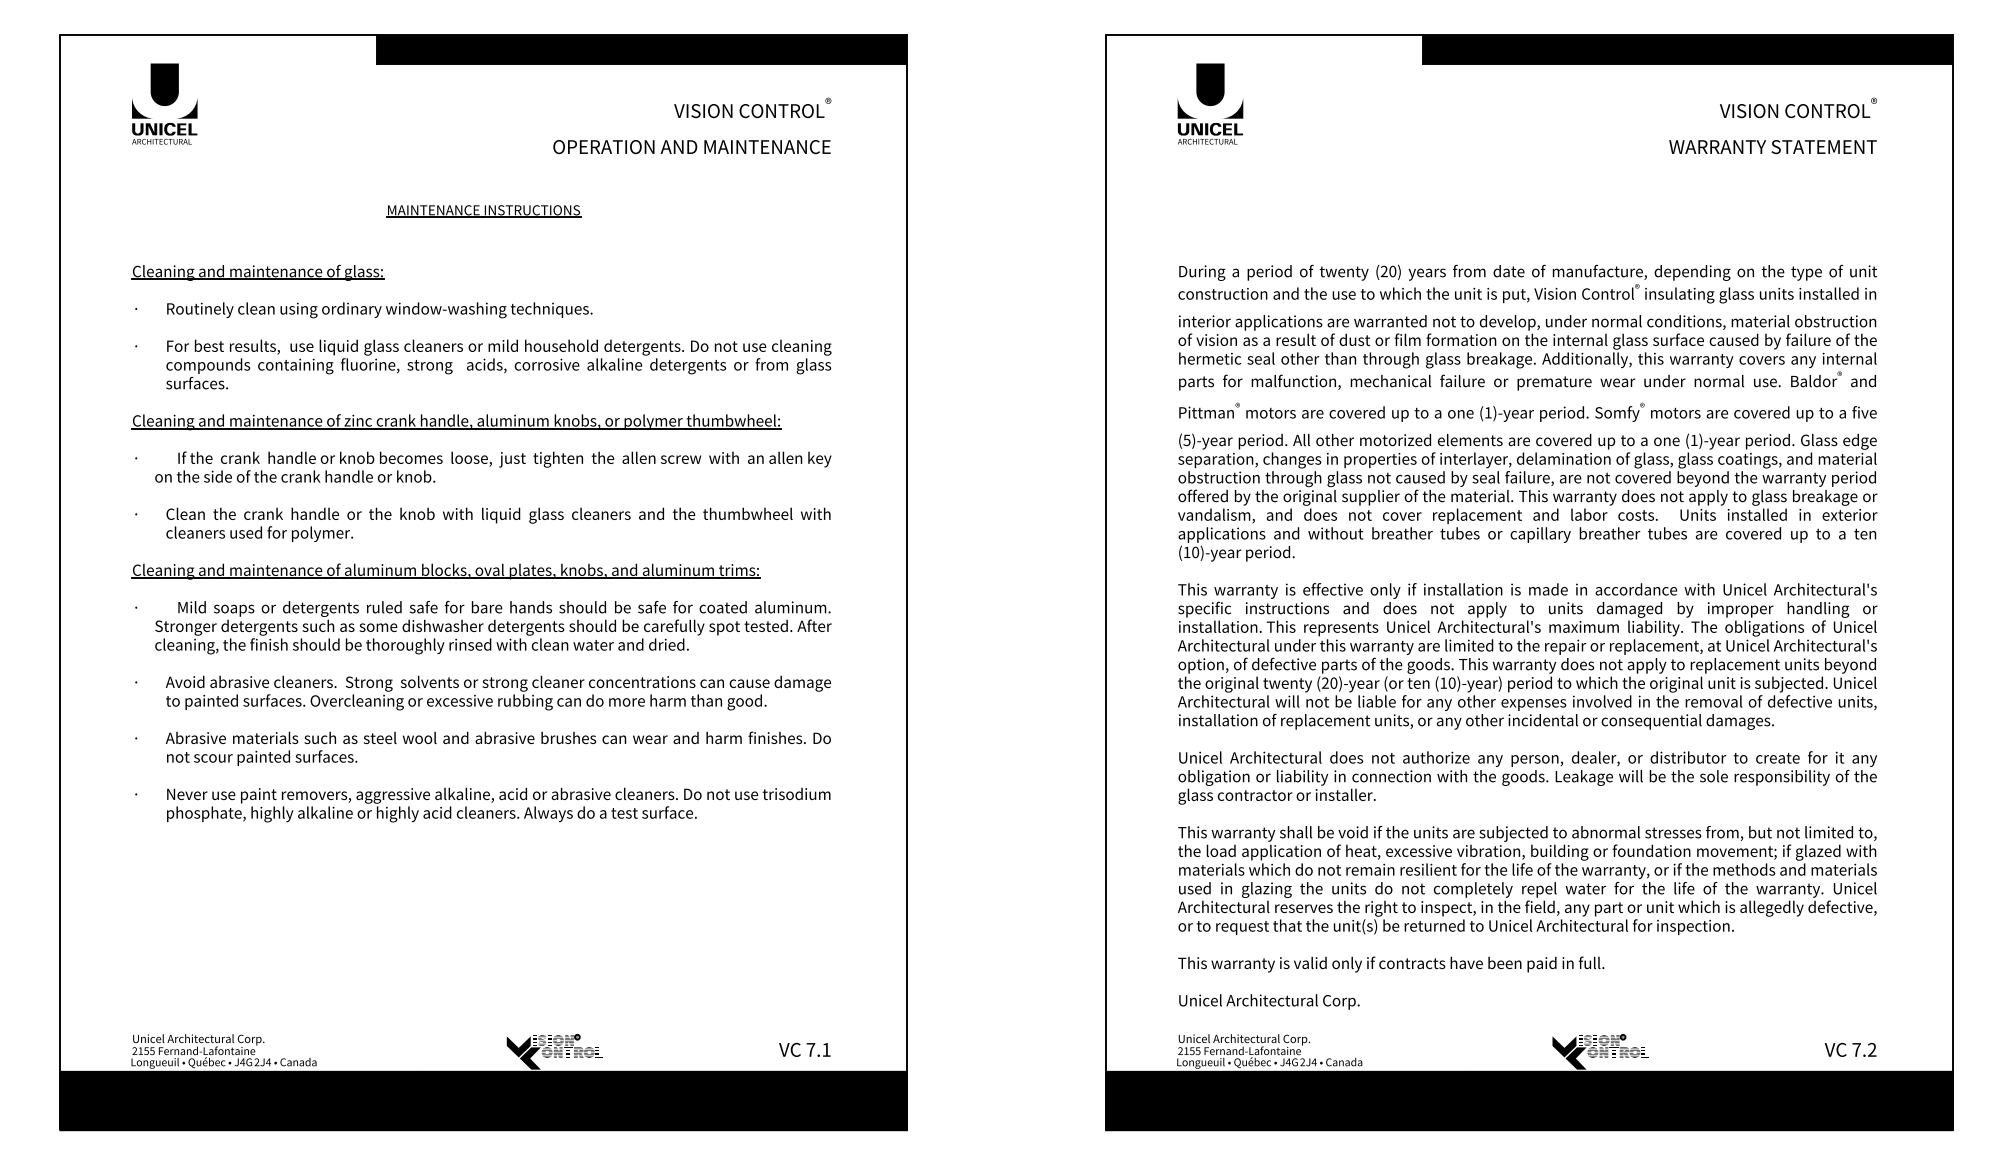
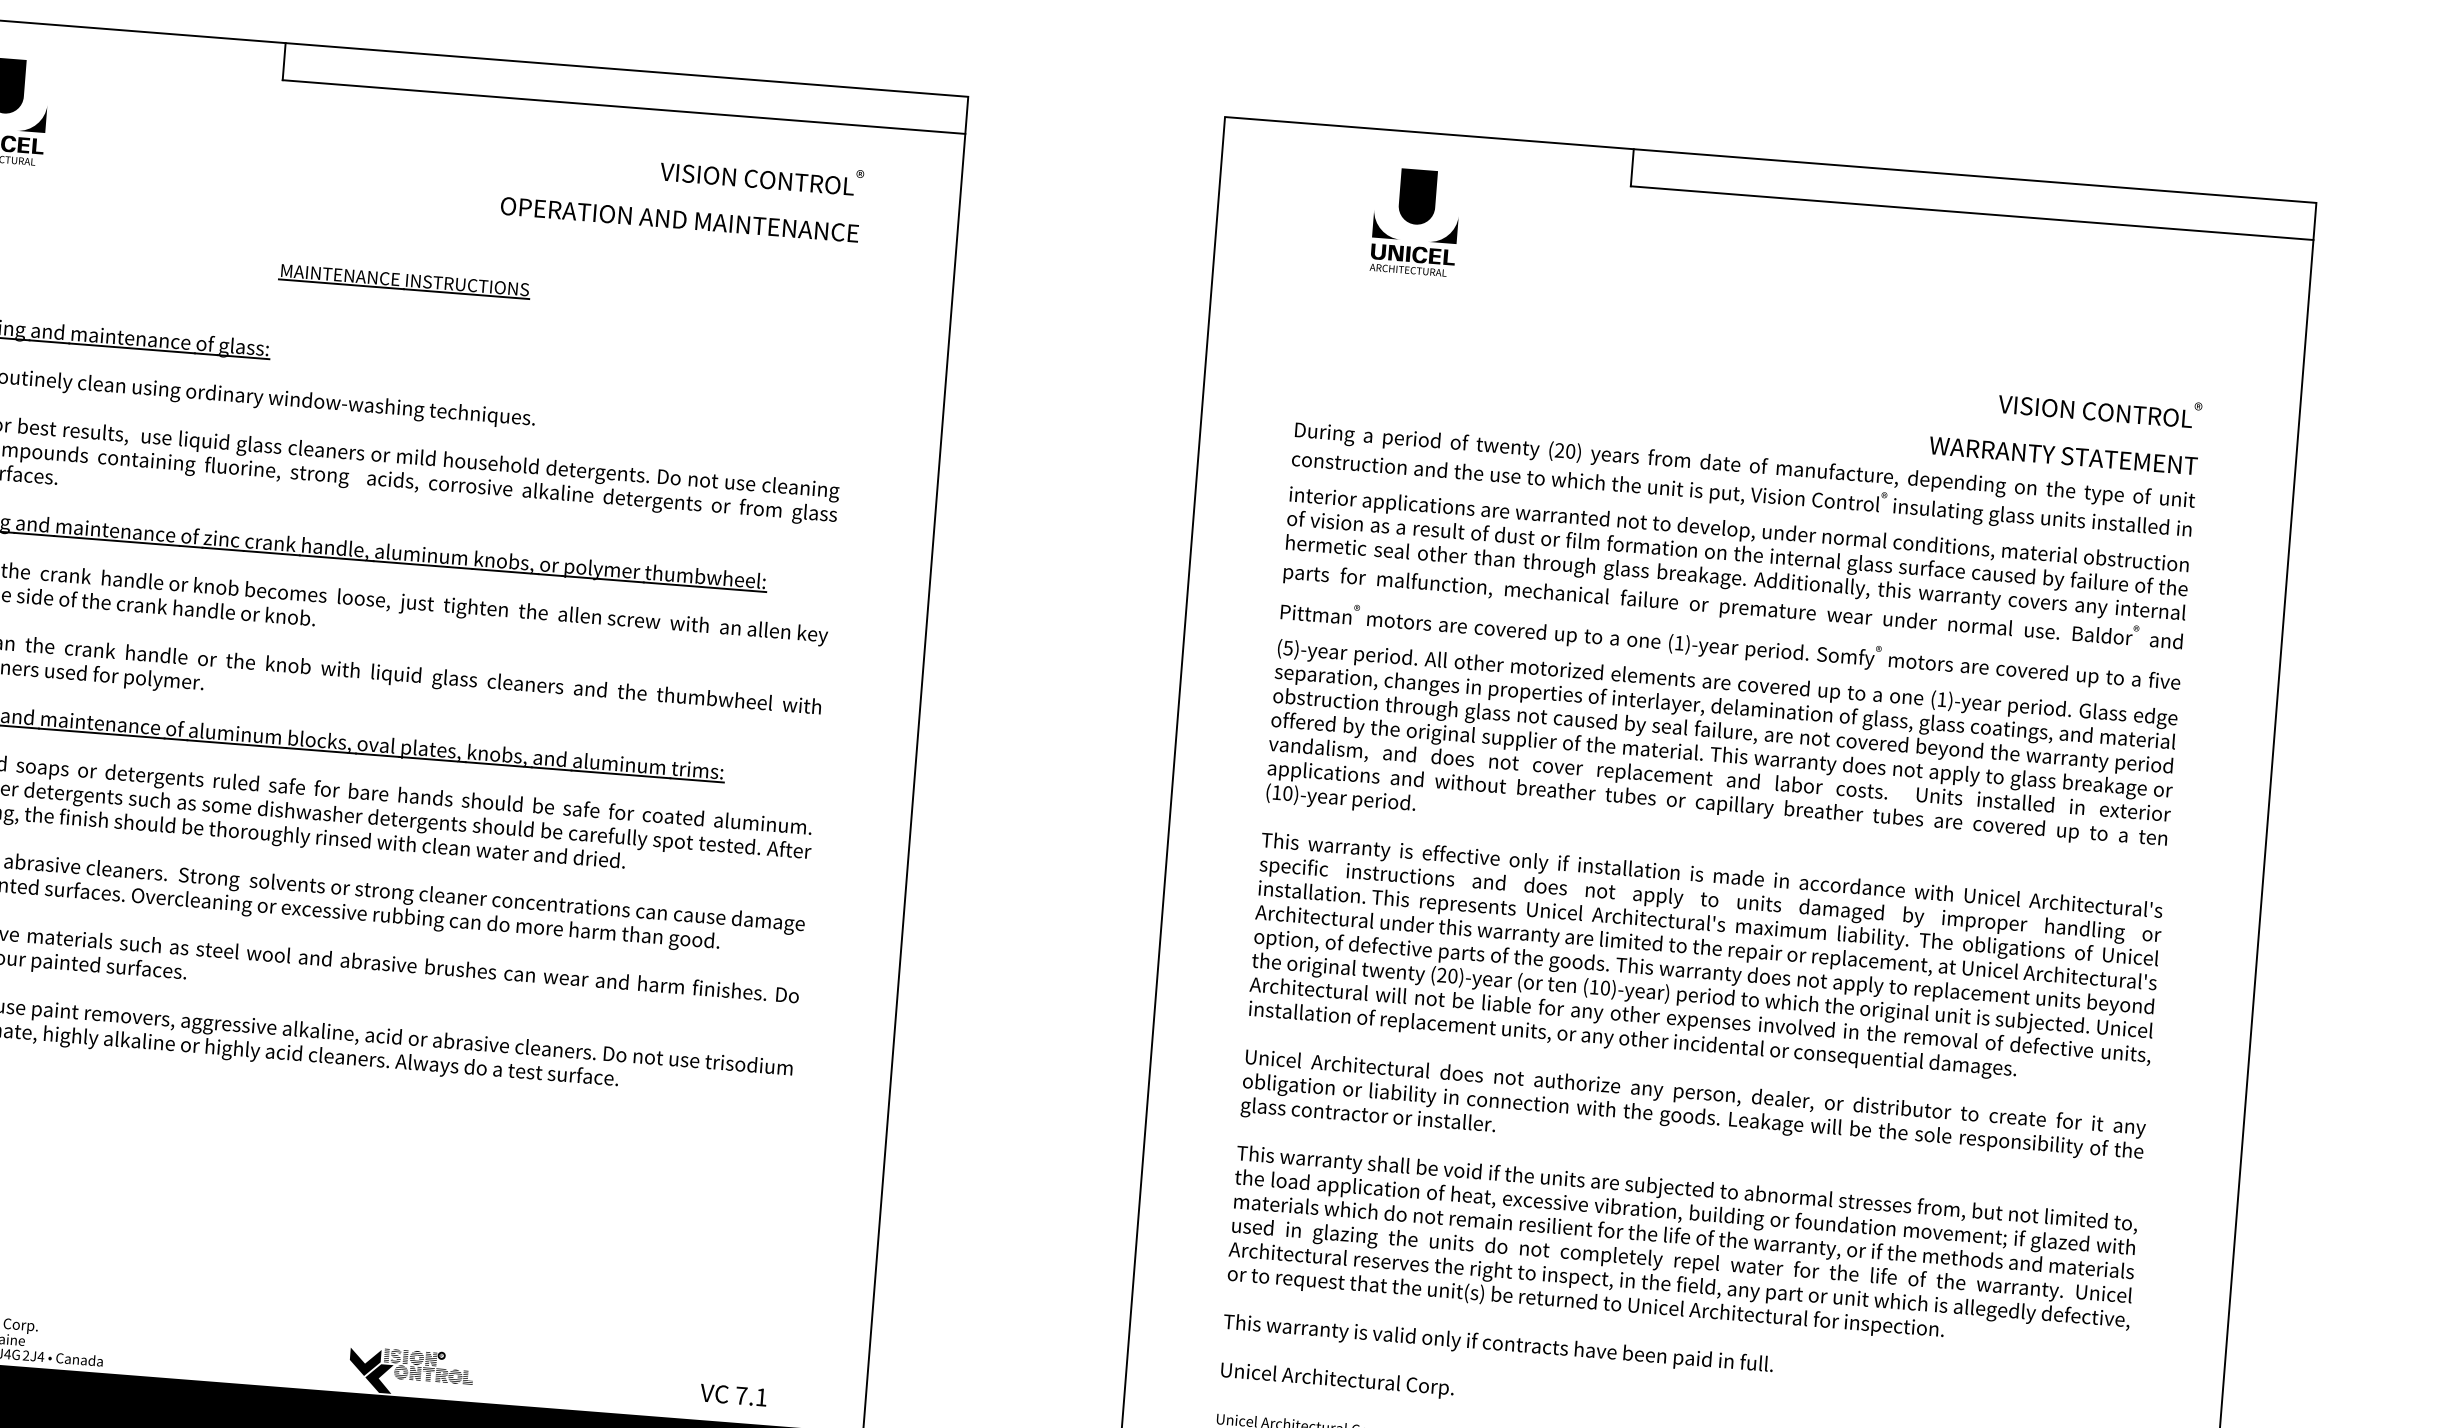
fill: (641, 48) -> (624, 87), removed
fill: (1687, 48) -> (1973, 193), removed
text: (1210, 103) -> (1415, 221), moved
text: (1772, 125) -> (2065, 428), moved

